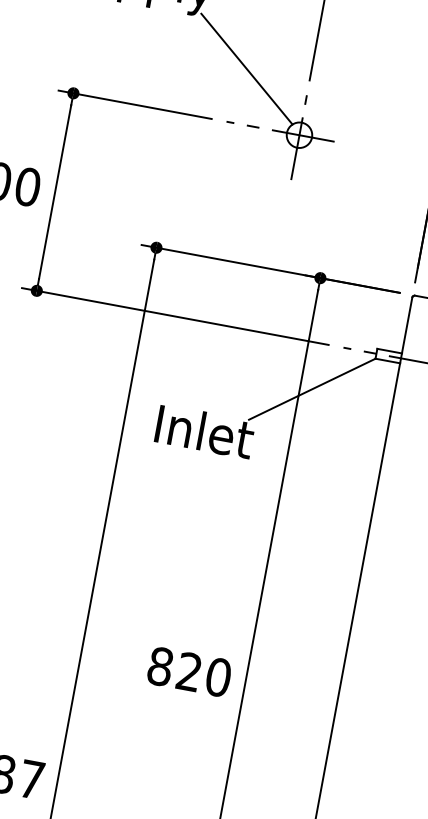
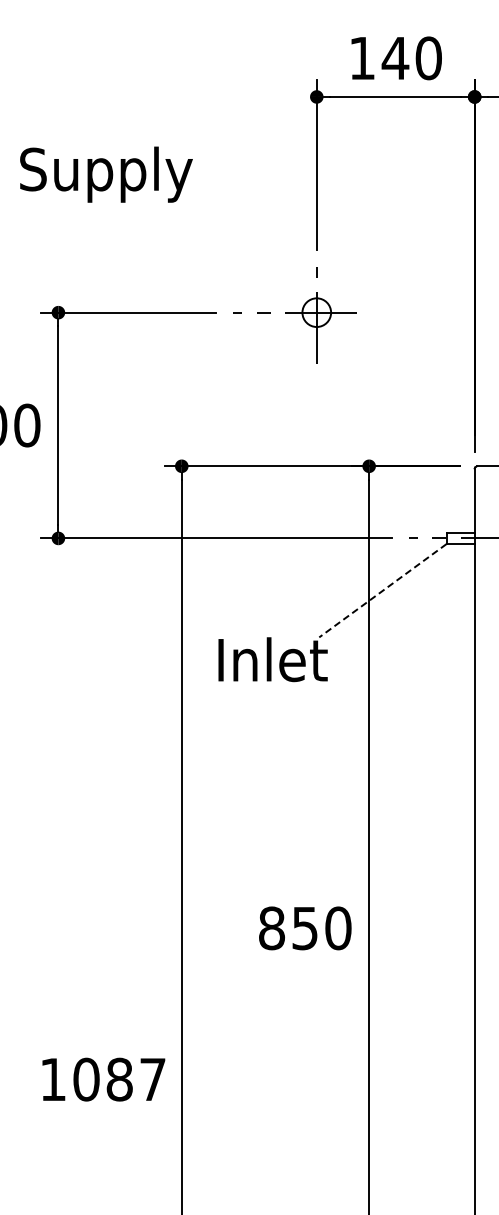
line: (246, 69) -> (244, 250), removed
line: (311, 388) -> (382, 590), solid -> dashed
text: (188, 672) -> (304, 928), 820 -> 850

